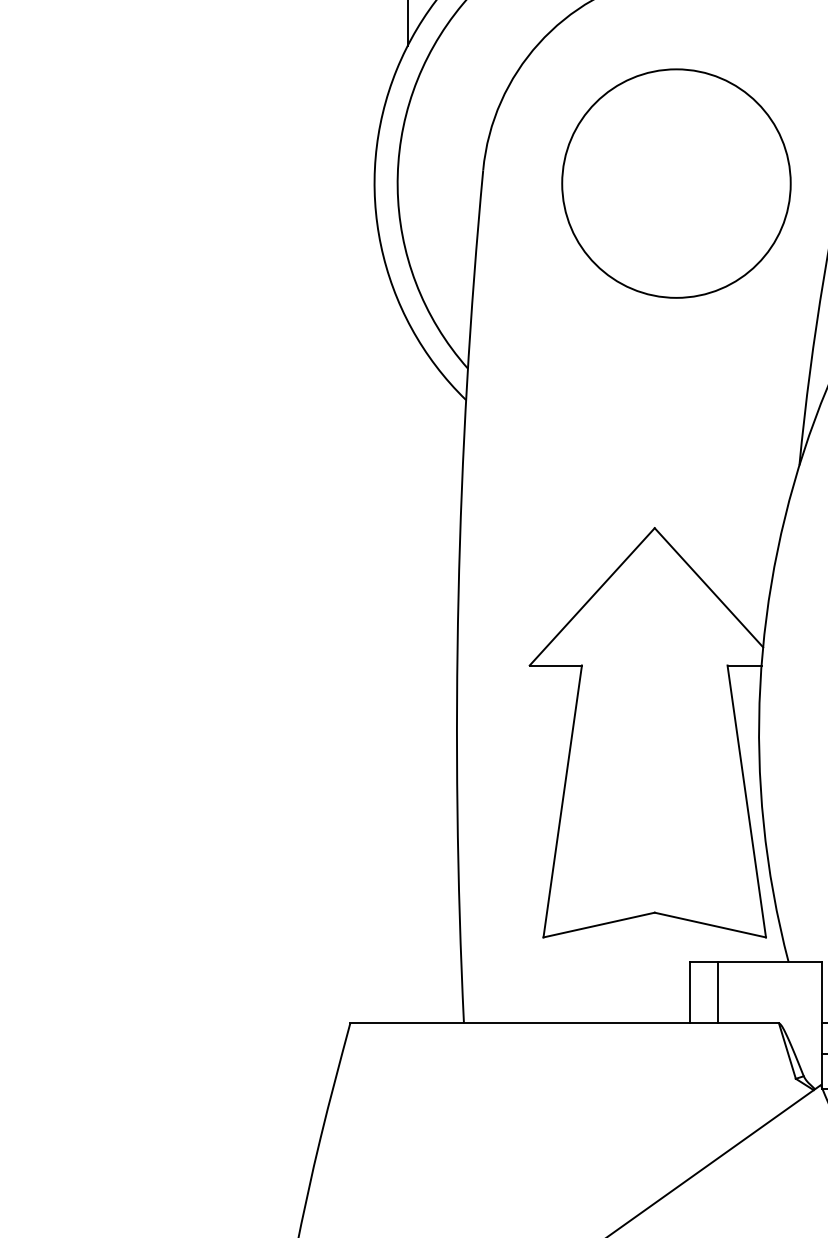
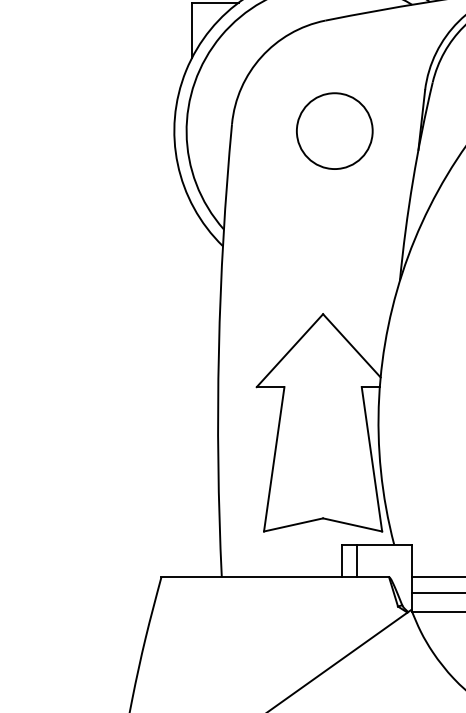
circle: (676, 182) -> (334, 130), size x0.62

